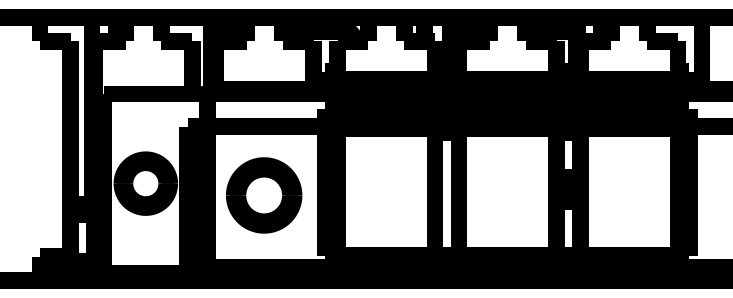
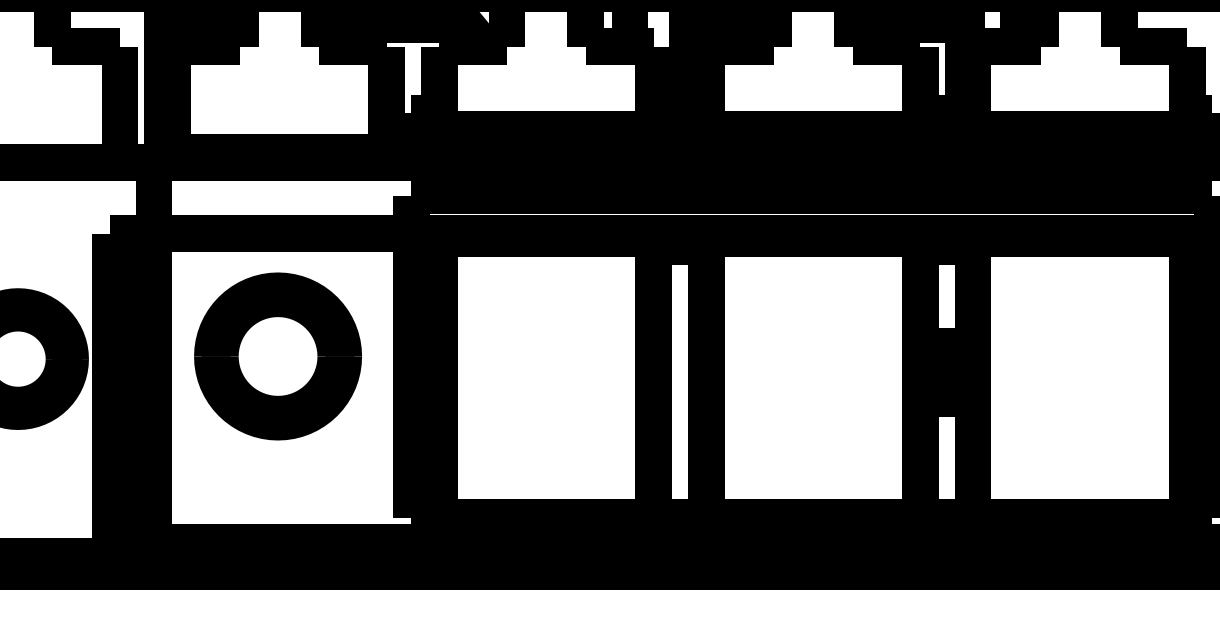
part: (264, 195) -> (278, 356), moved

